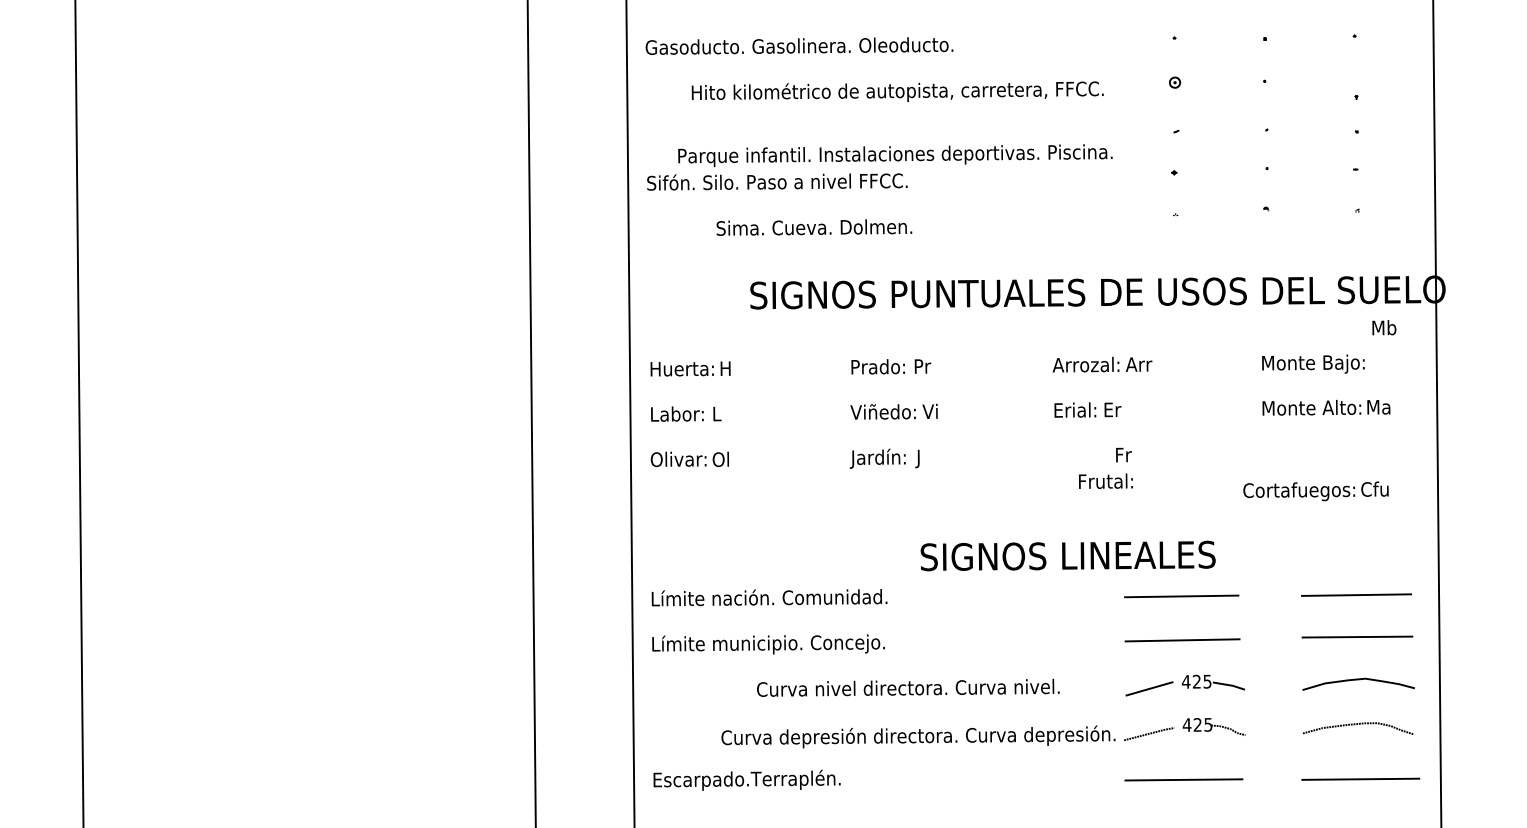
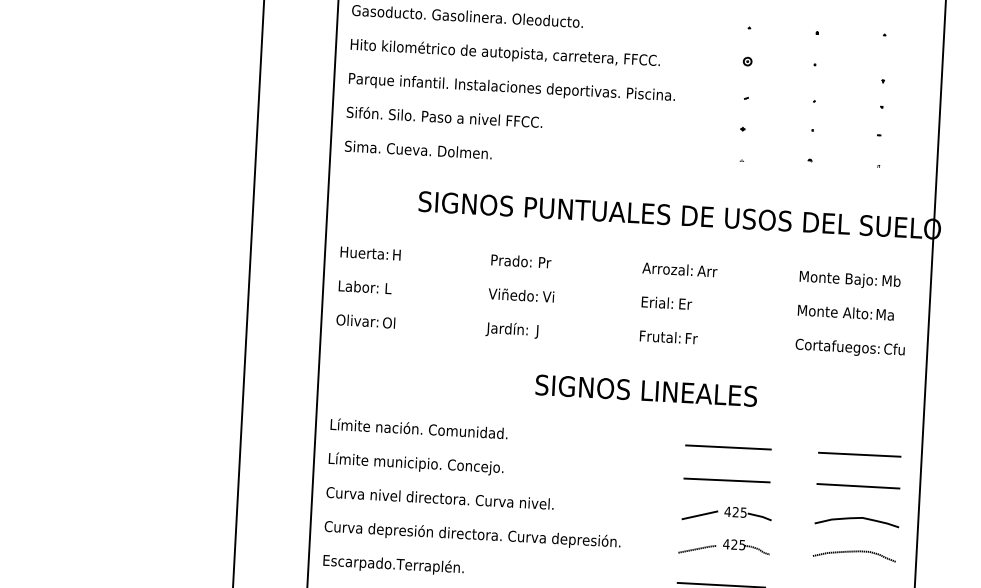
text: (897, 91) -> (505, 53), moved
text: (895, 155) -> (512, 88), moved
text: (814, 227) -> (418, 150), moved
text: (1384, 327) -> (891, 280), moved
text: (1105, 480) -> (659, 336), moved
text: (1315, 491) -> (849, 348), moved
text: (1067, 555) -> (646, 390), moved
text: (908, 687) -> (440, 497), moved
text: (918, 736) -> (472, 534), moved

